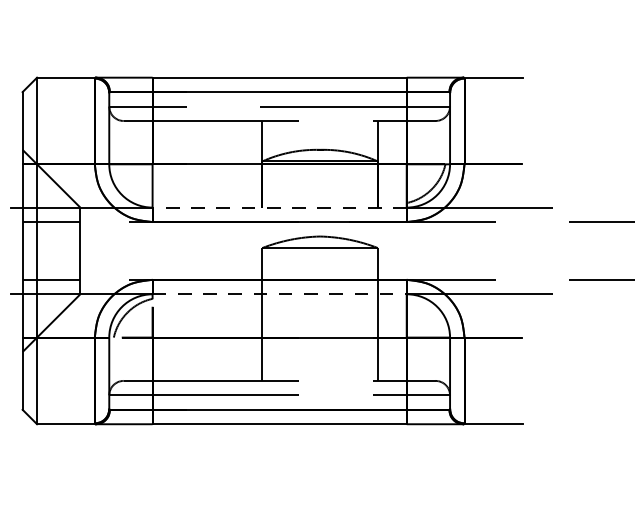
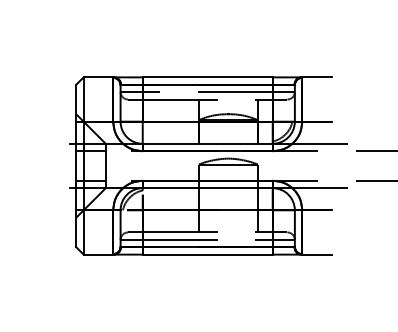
line: (279, 206) -> (207, 143), dashed -> solid
line: (279, 294) -> (207, 188), dashed -> solid

